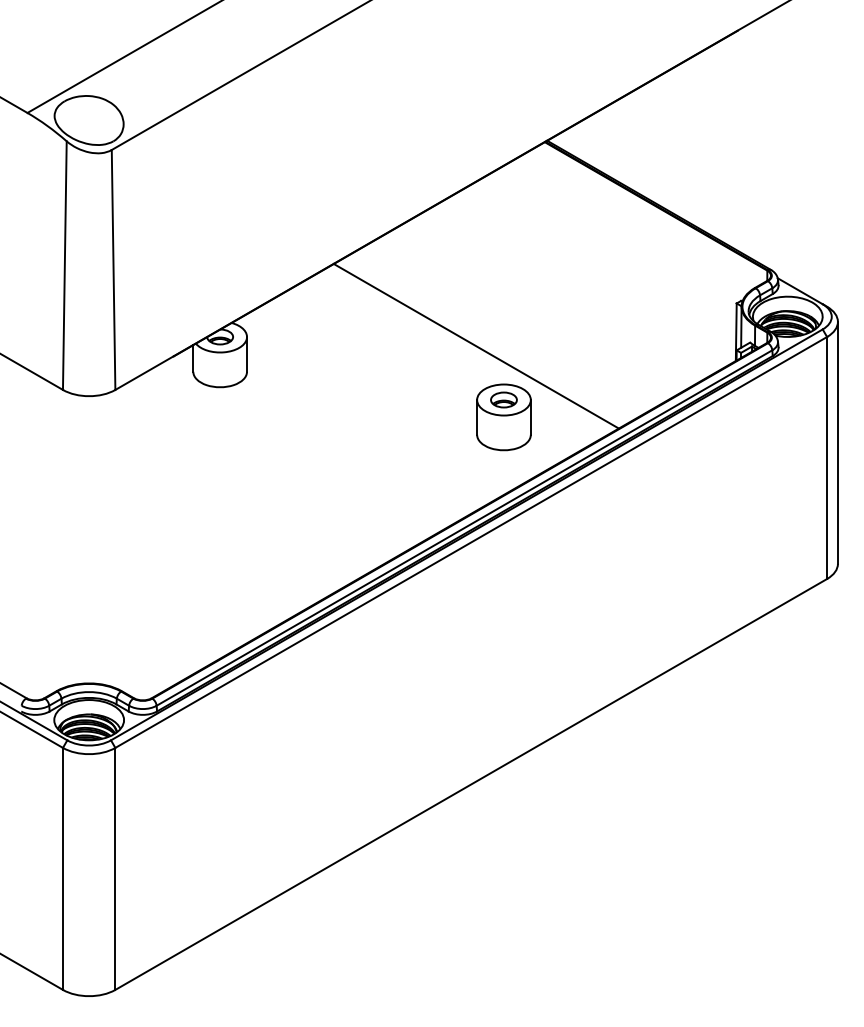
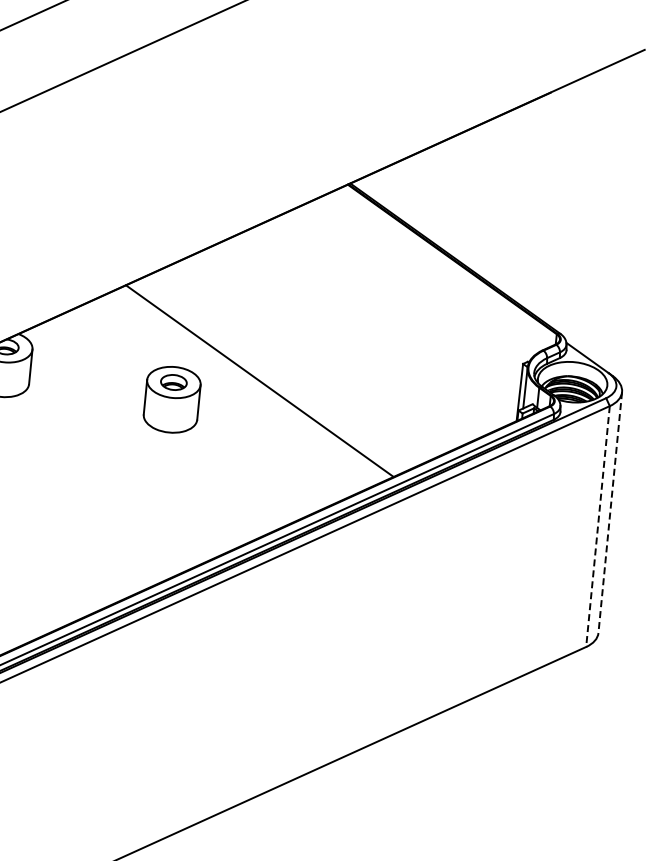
part: (503, 417) -> (171, 399), moved
line: (837, 443) -> (609, 513), solid -> dashed
line: (827, 458) -> (598, 527), solid -> dashed

